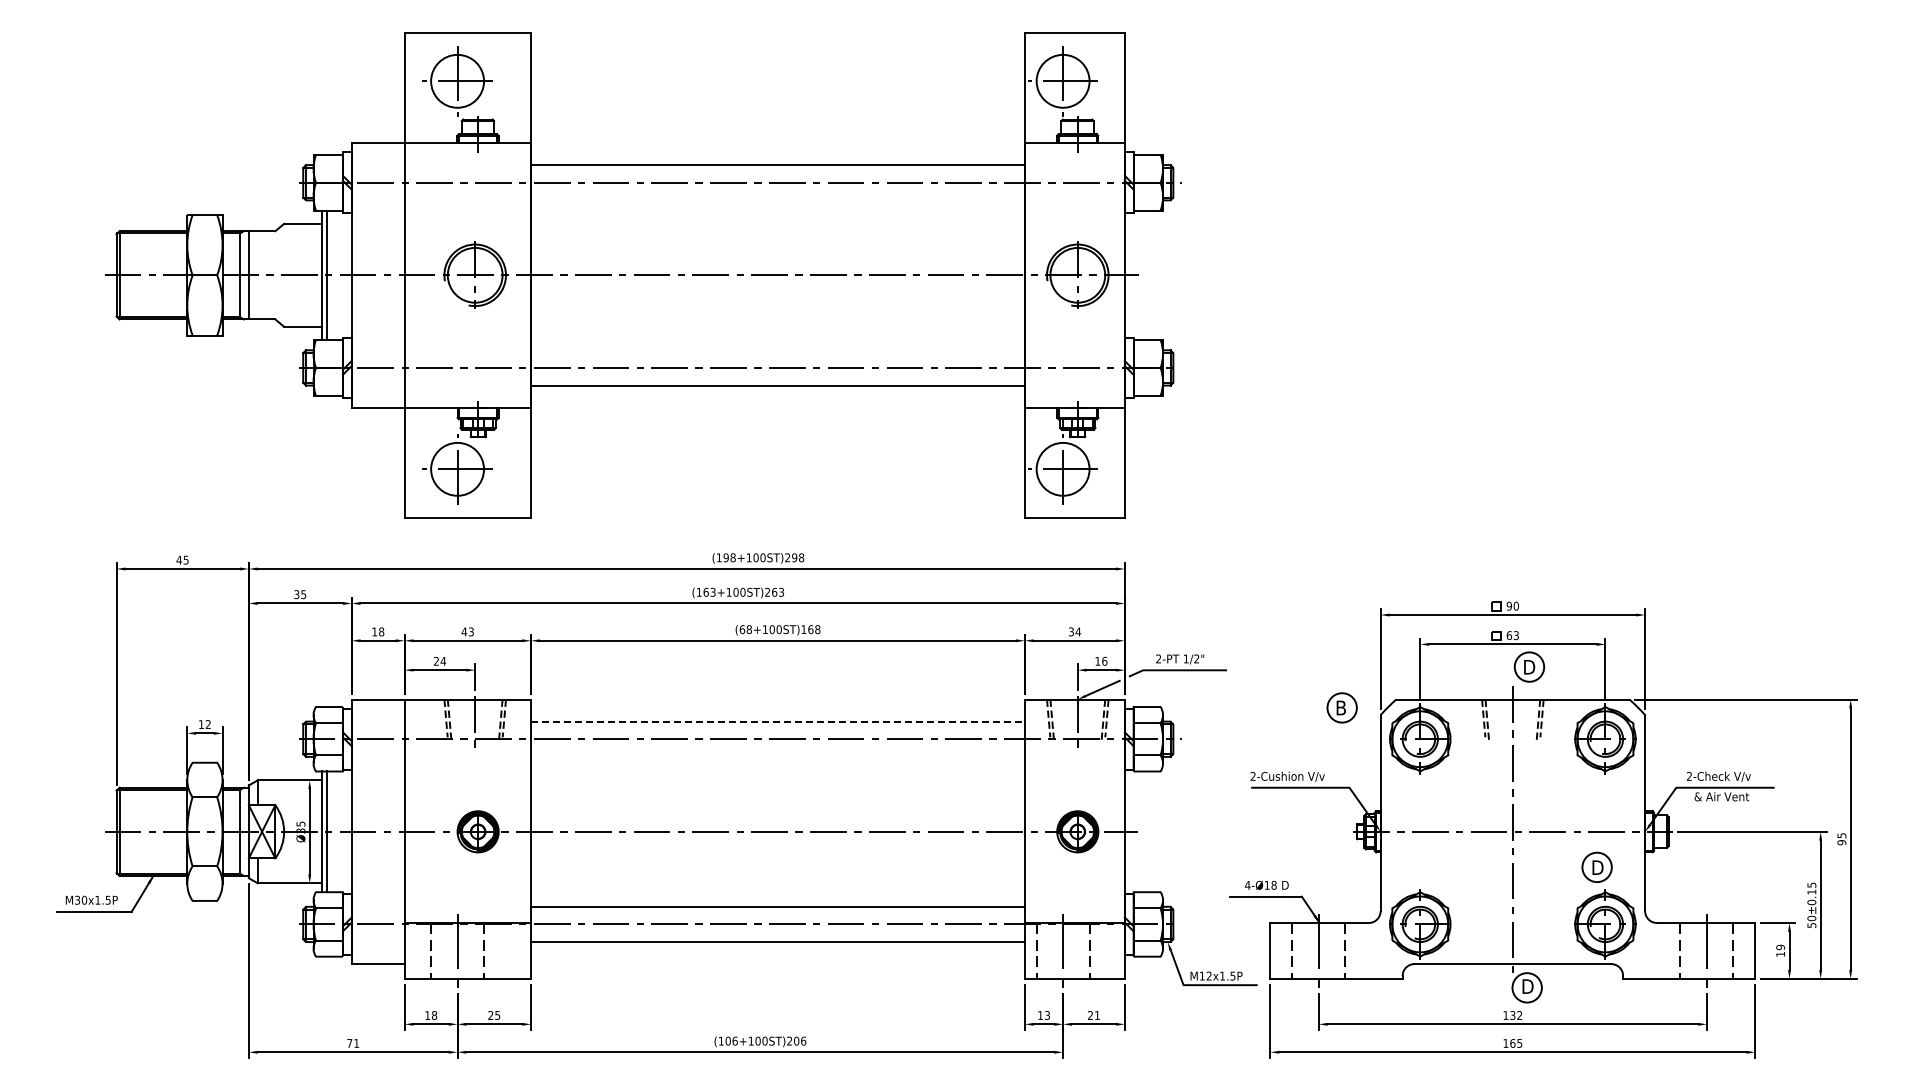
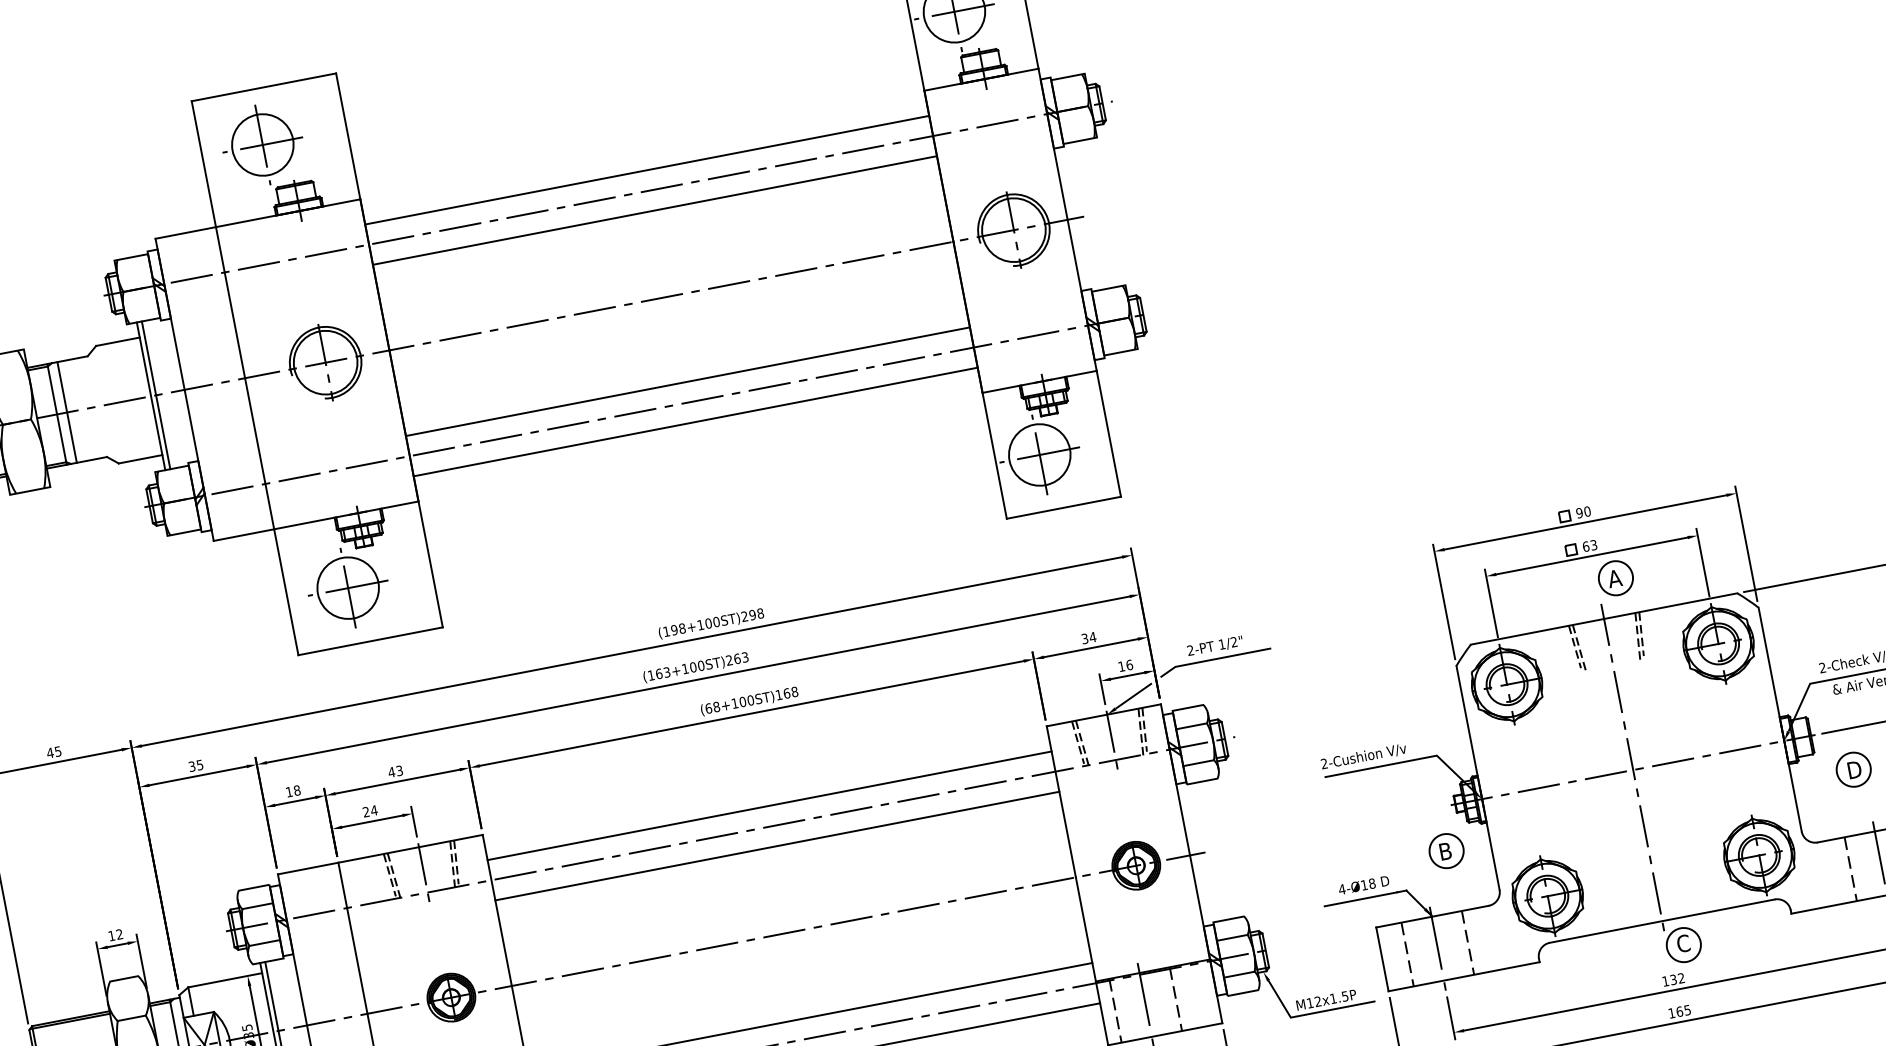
line: (777, 200) -> (654, 210), added
line: (777, 350) -> (687, 382), added
text: (1528, 667) -> (1614, 578), D -> A
part: (1341, 707) -> (1445, 850), moved
line: (777, 721) -> (769, 805), dashed -> solid
line: (777, 756) -> (776, 845), added
part: (1596, 866) -> (1852, 768), moved
text: (1527, 986) -> (1683, 943), D -> C

